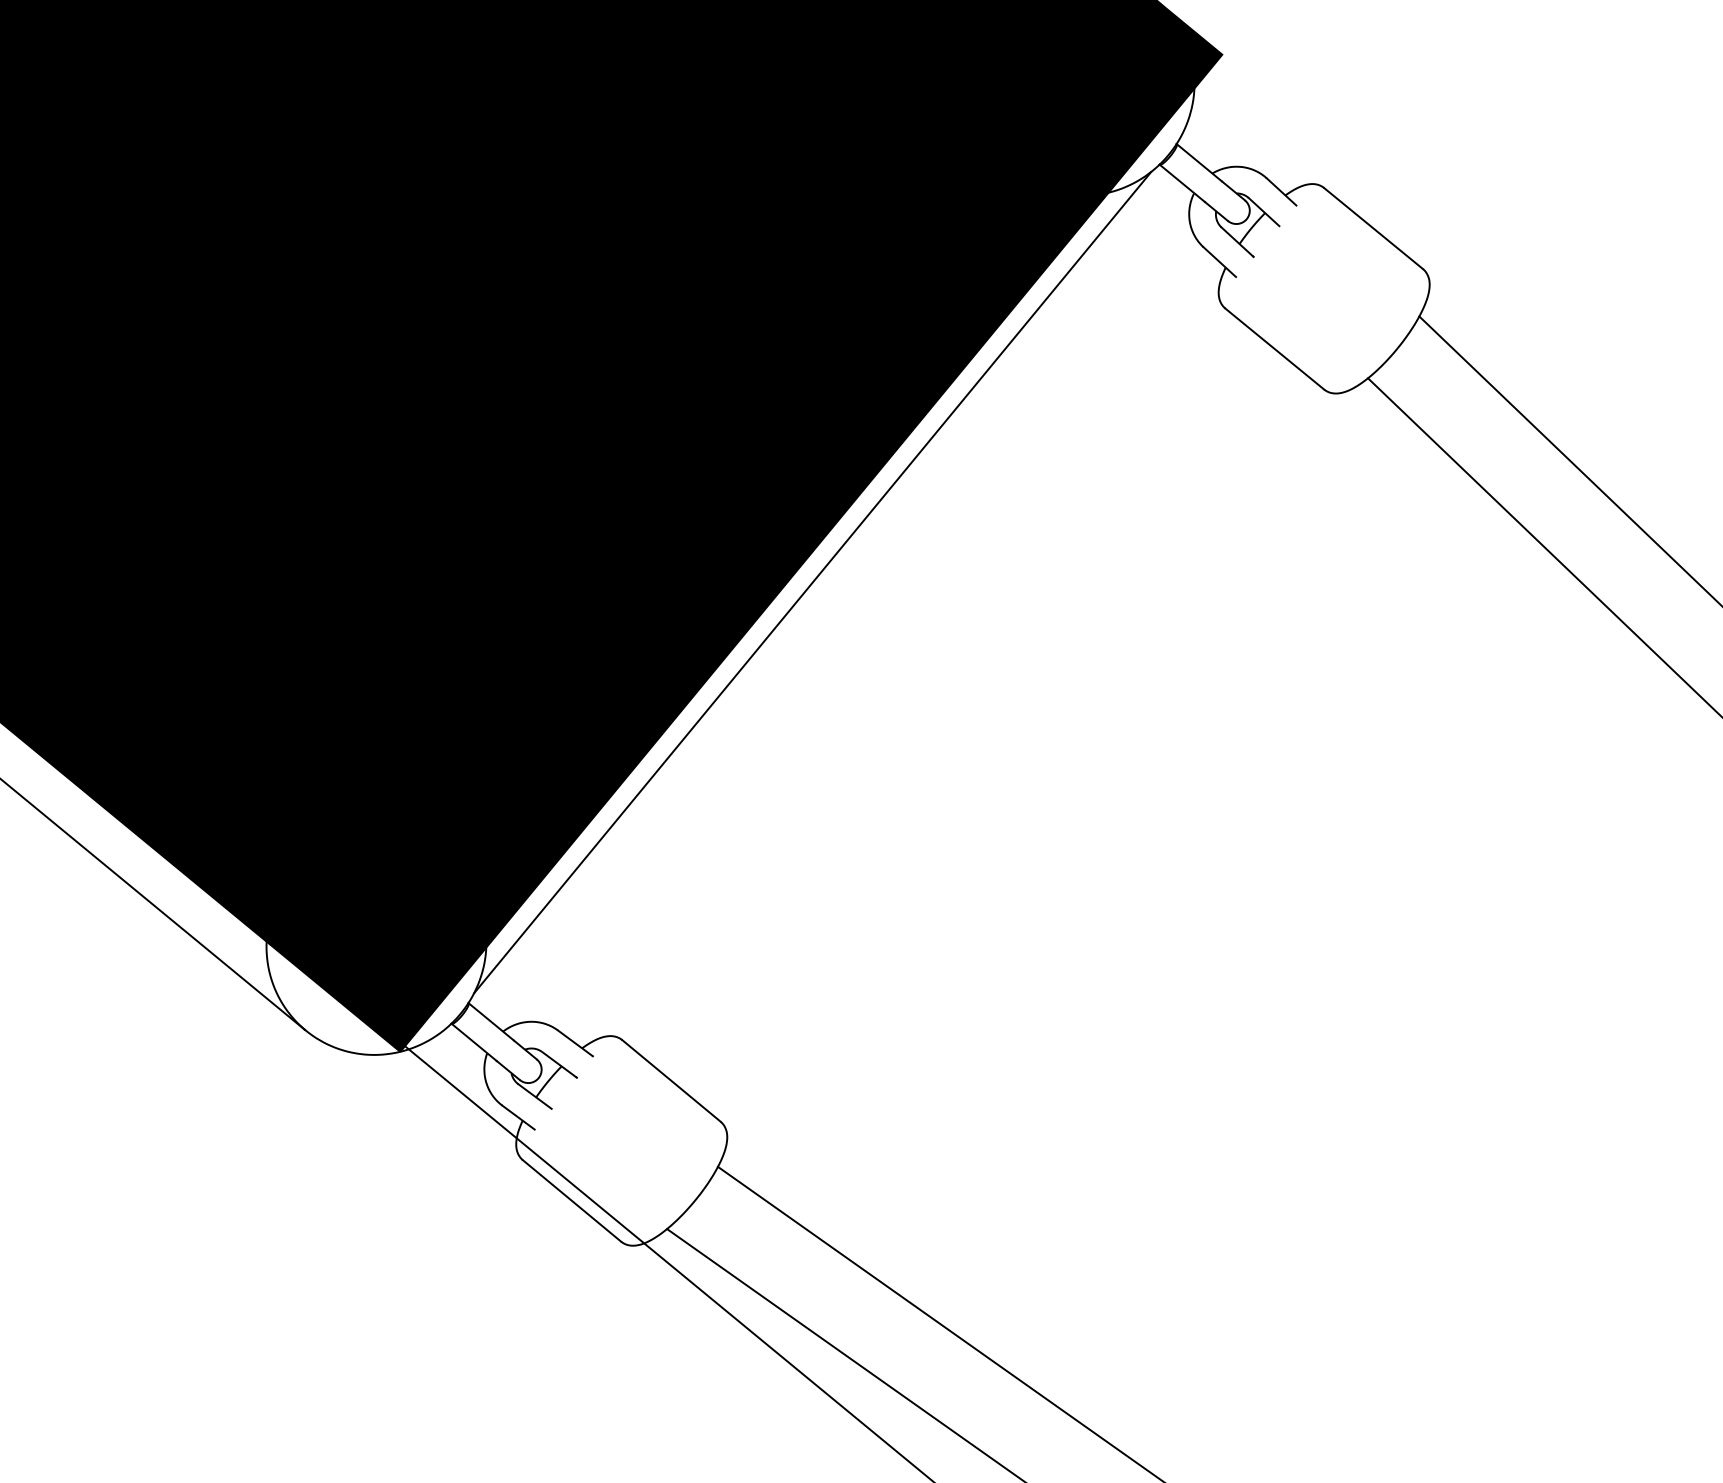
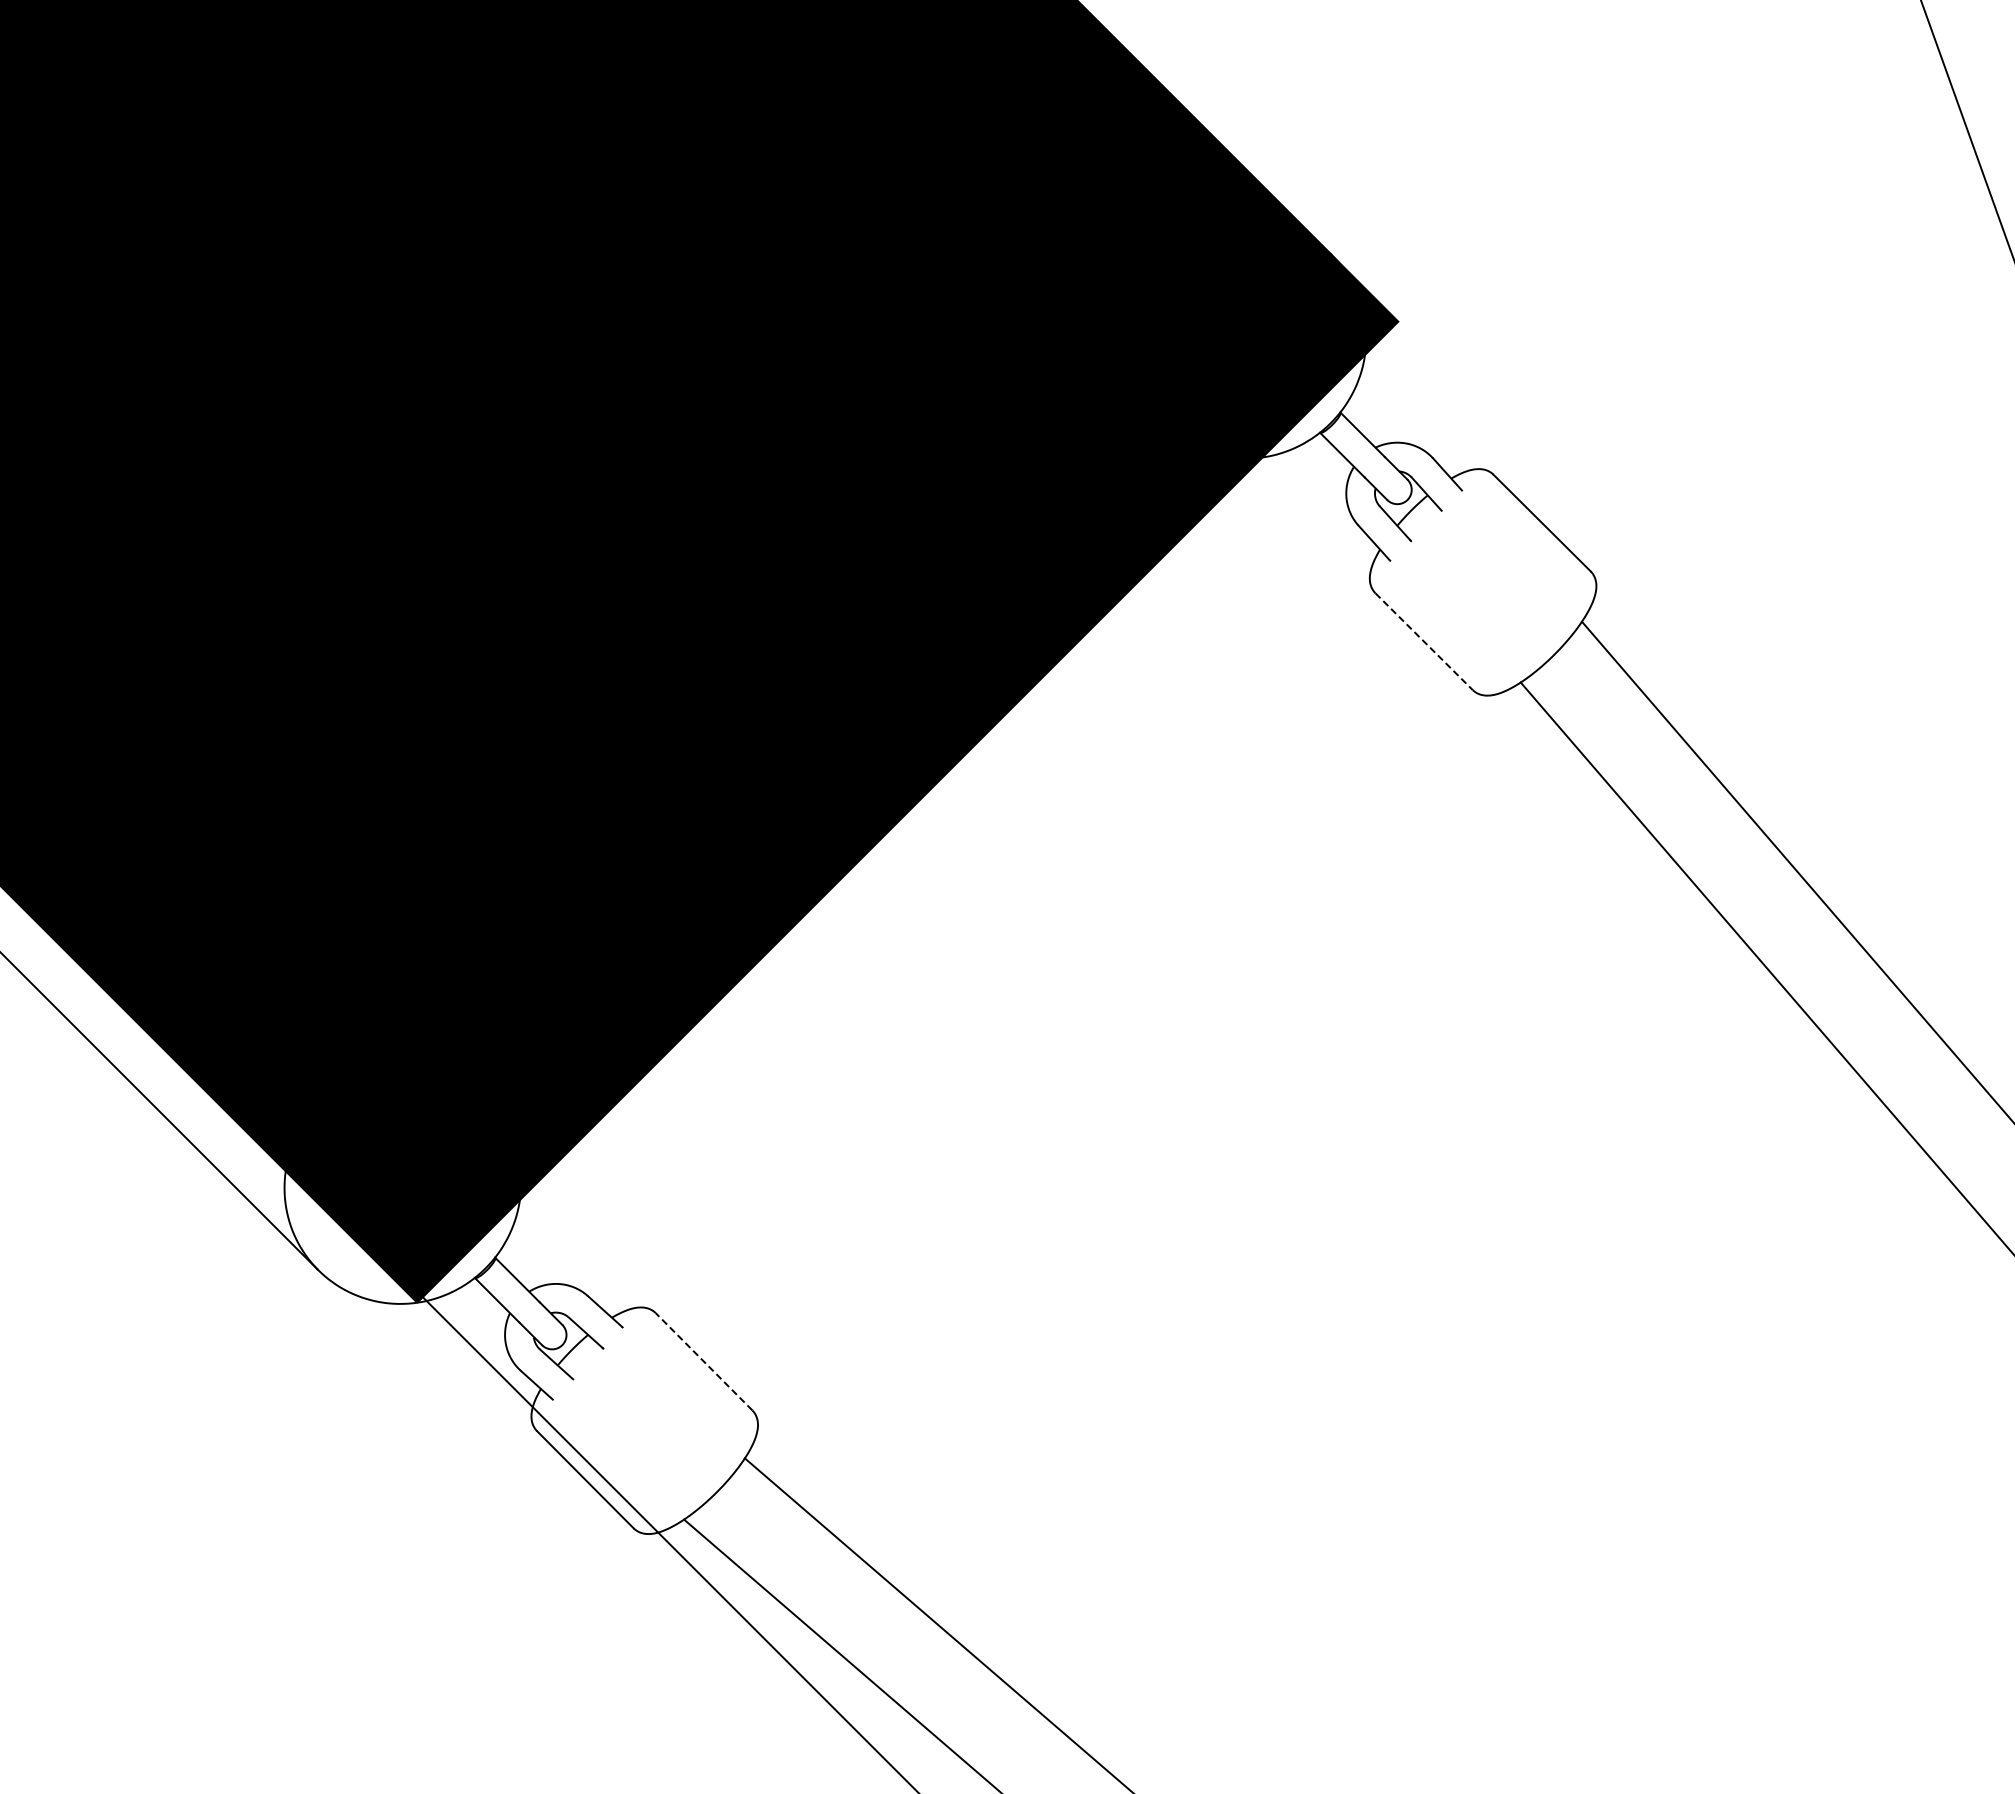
line: (1275, 348) -> (1424, 641), solid -> dashed
line: (812, 582) -> (906, 843), removed
line: (671, 1080) -> (704, 1361), solid -> dashed

